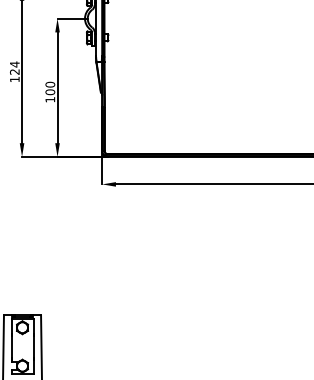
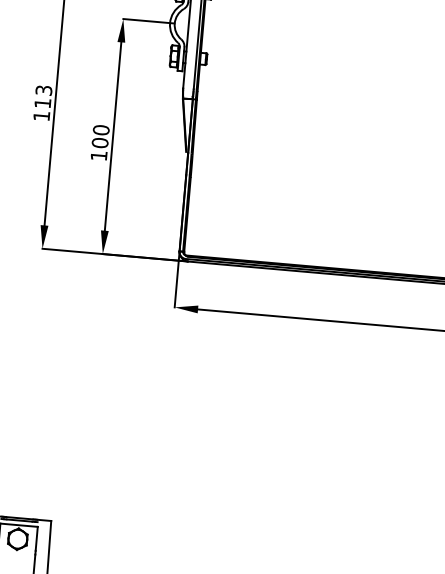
text: (14, 67) -> (42, 95), 124 -> 113

